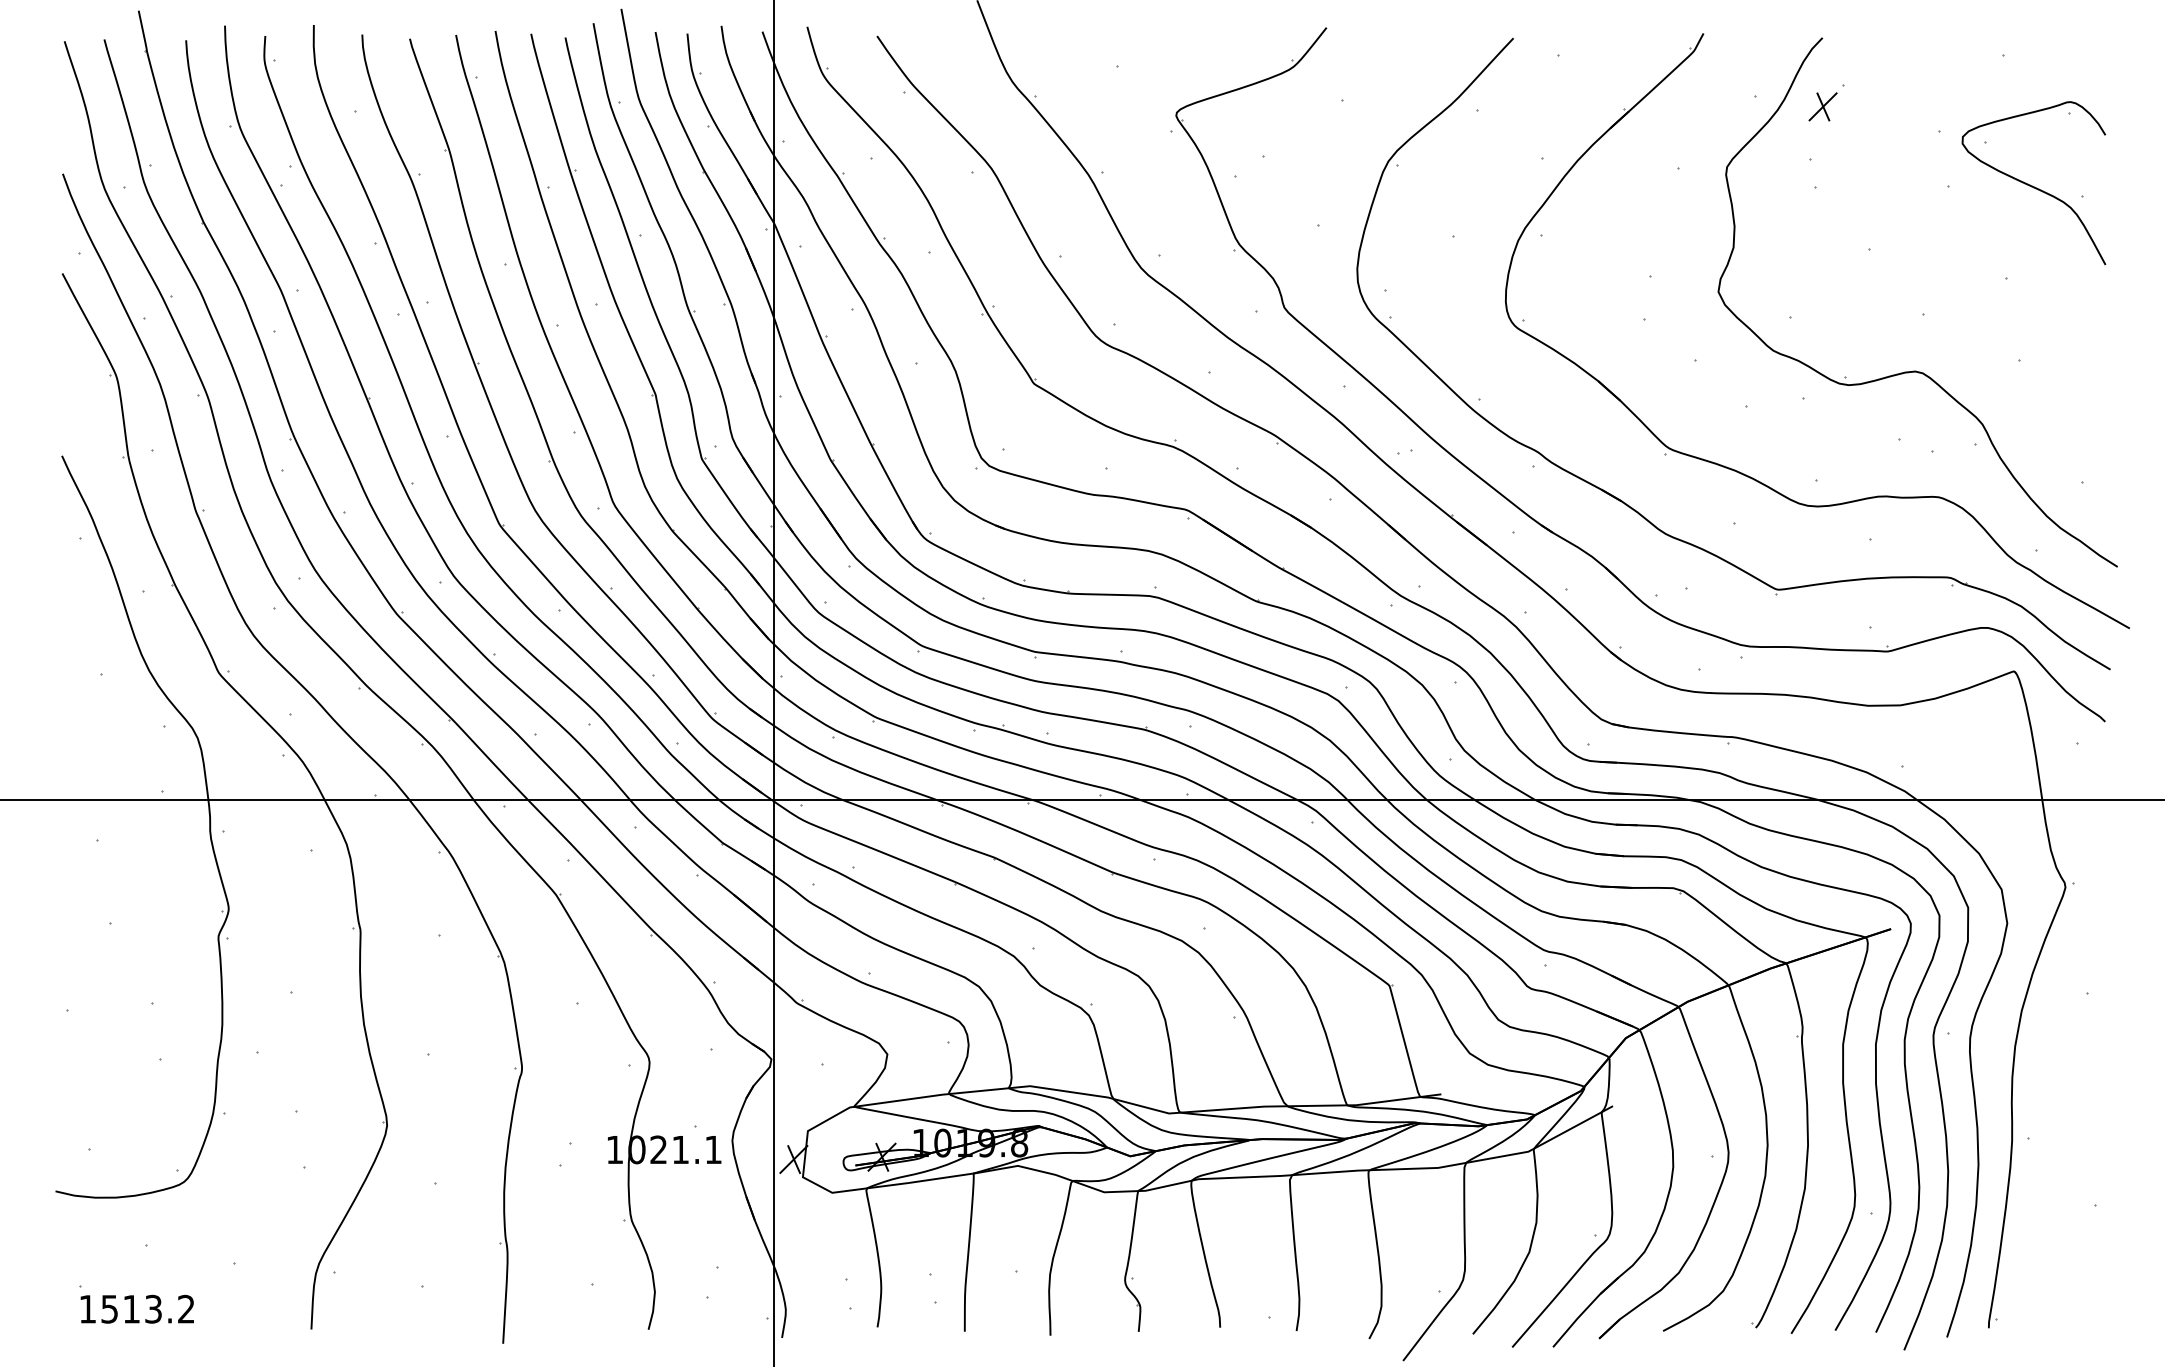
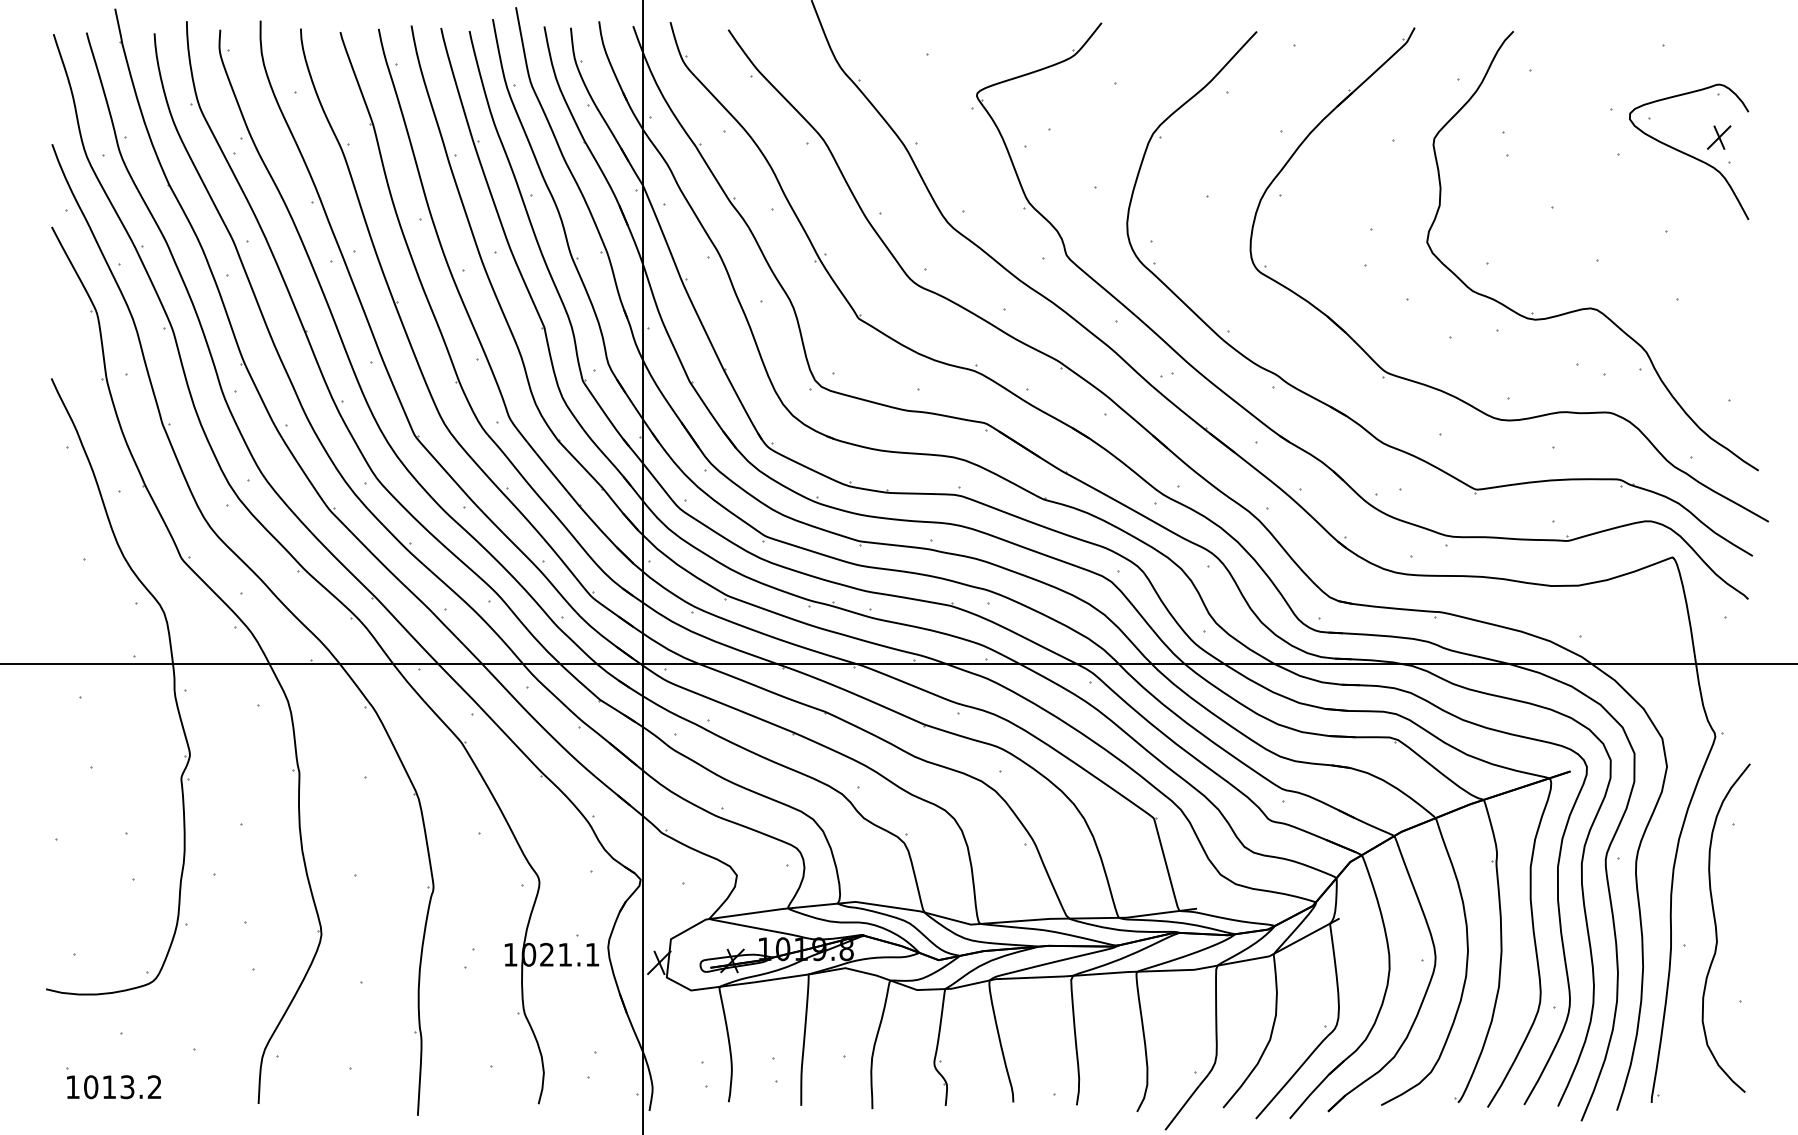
part: (1822, 106) -> (1718, 137), moved
curve: (2067, 1117) -> (1717, 927), added
text: (109, 1308) -> (90, 1086), 1513.2 -> 1013.2

